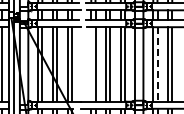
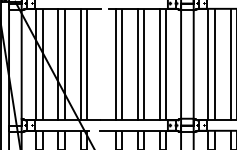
line: (91, 64) -> (116, 64), added
line: (157, 64) -> (214, 64), dashed -> solid

